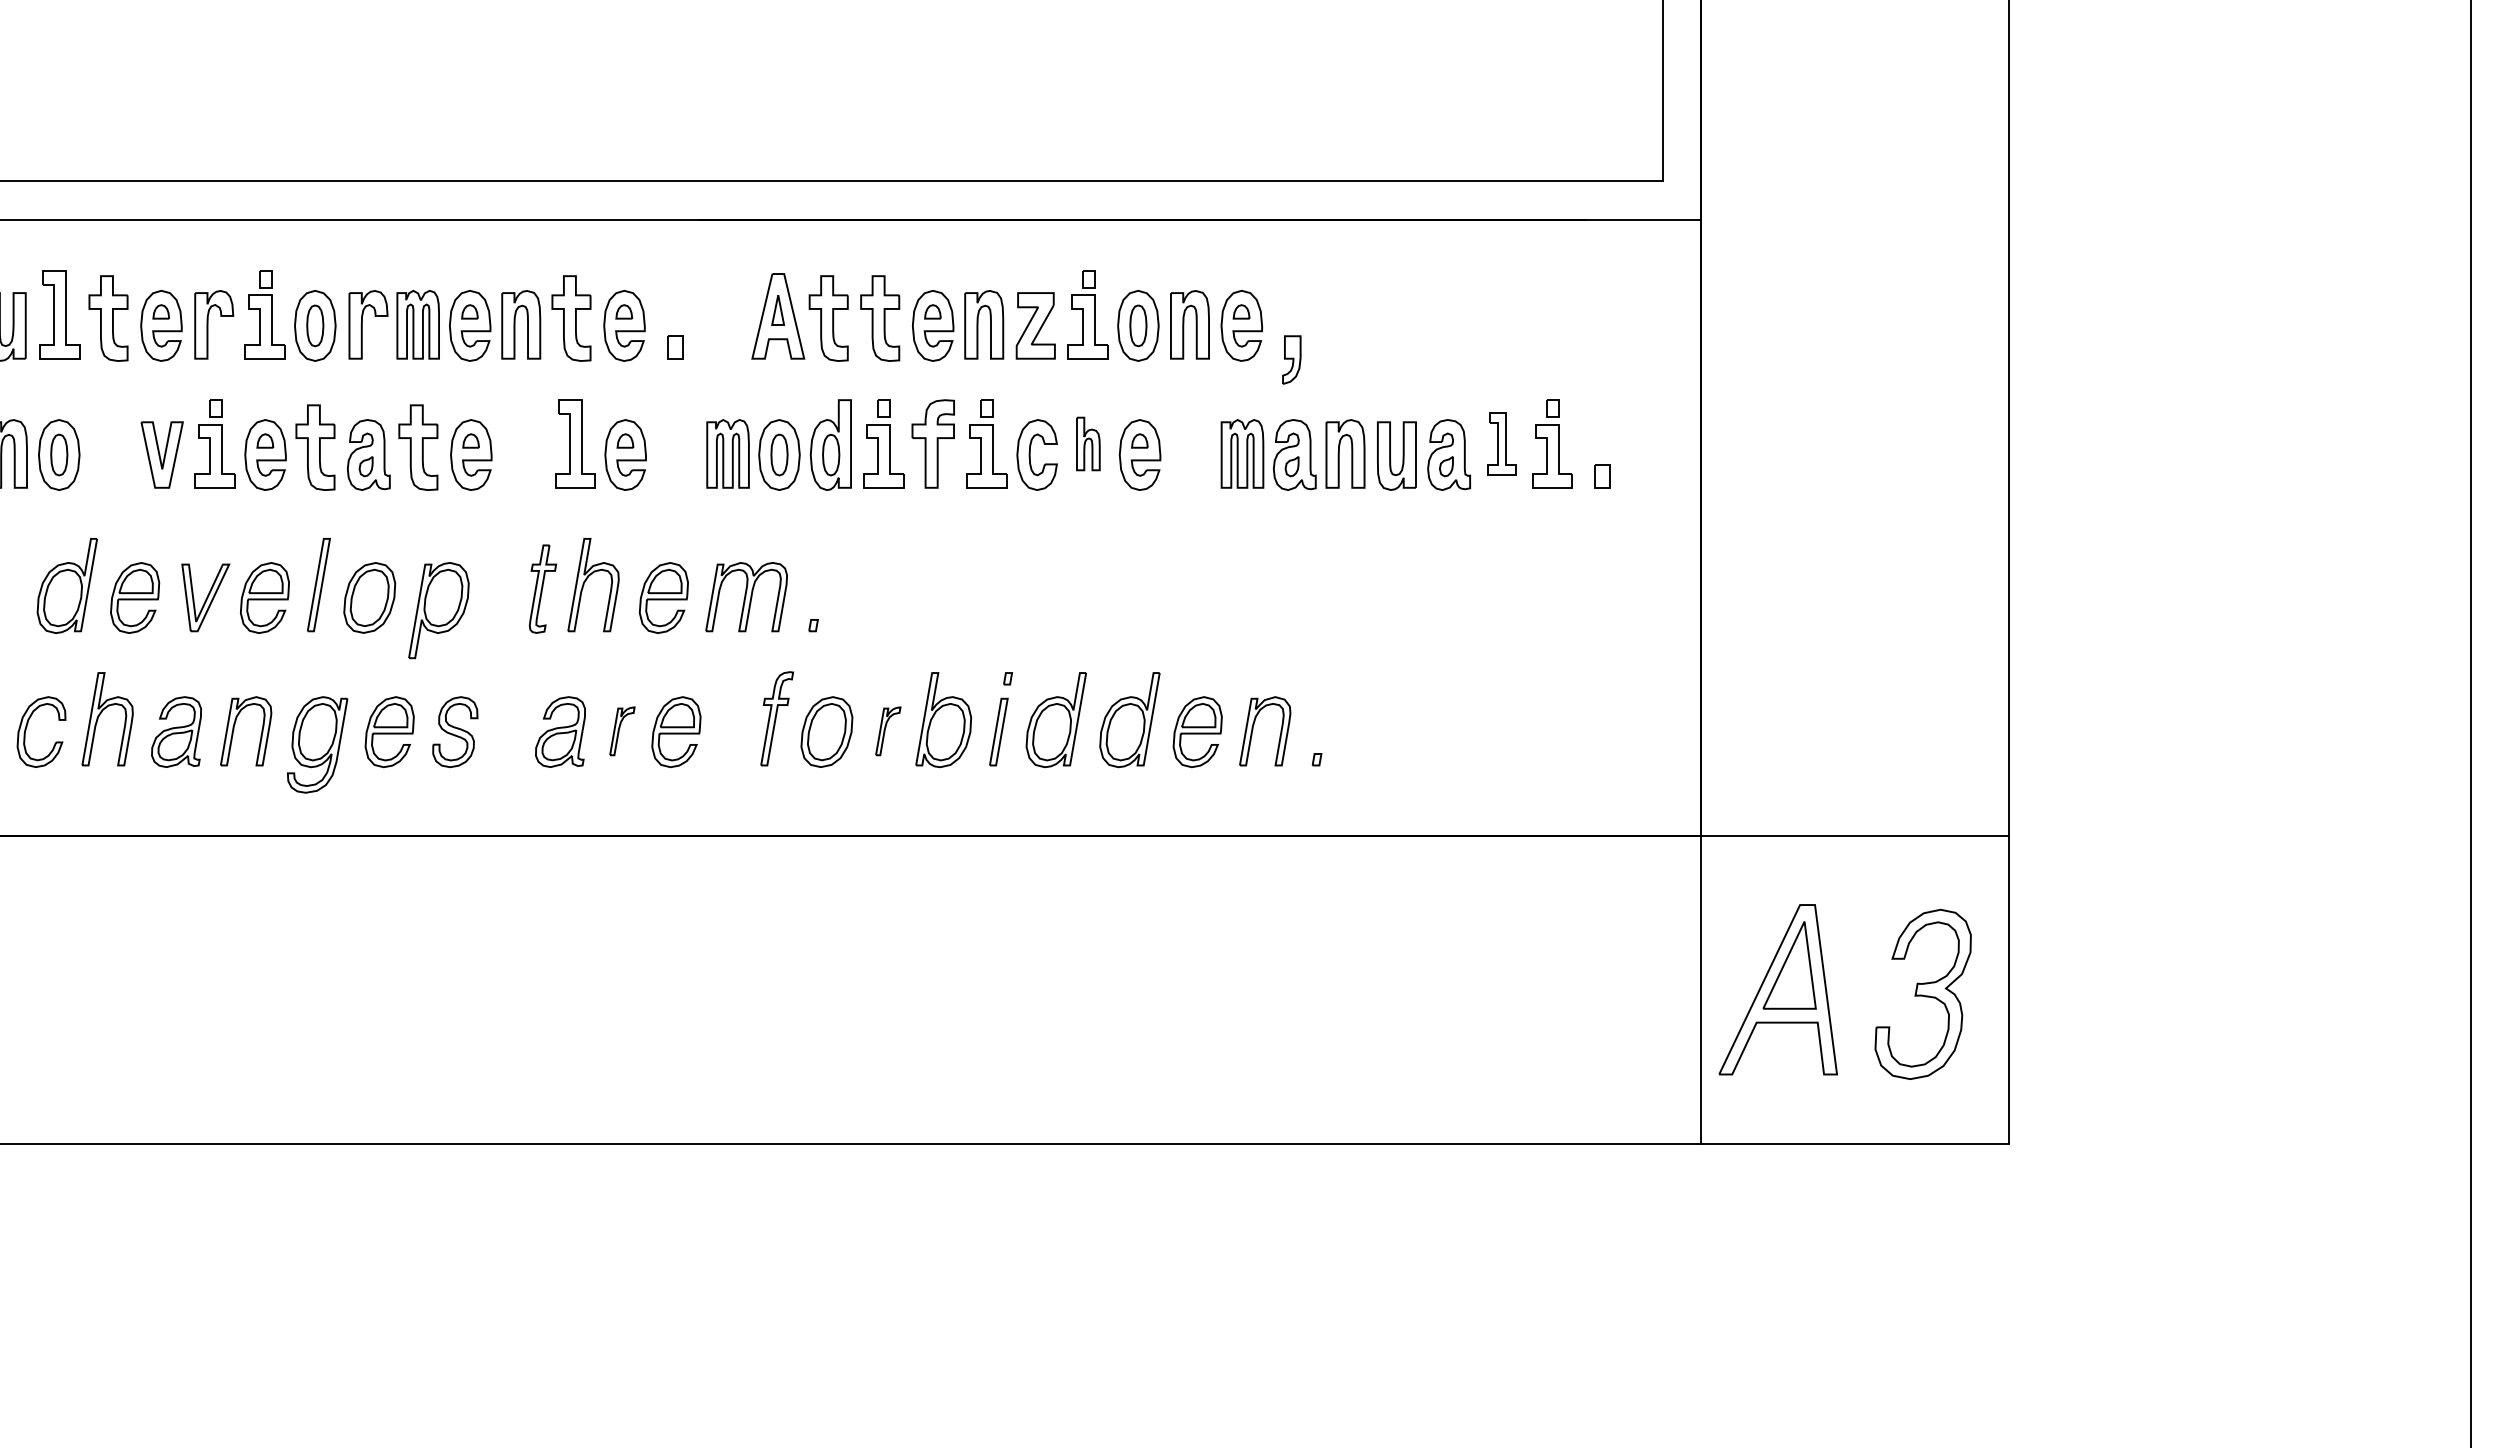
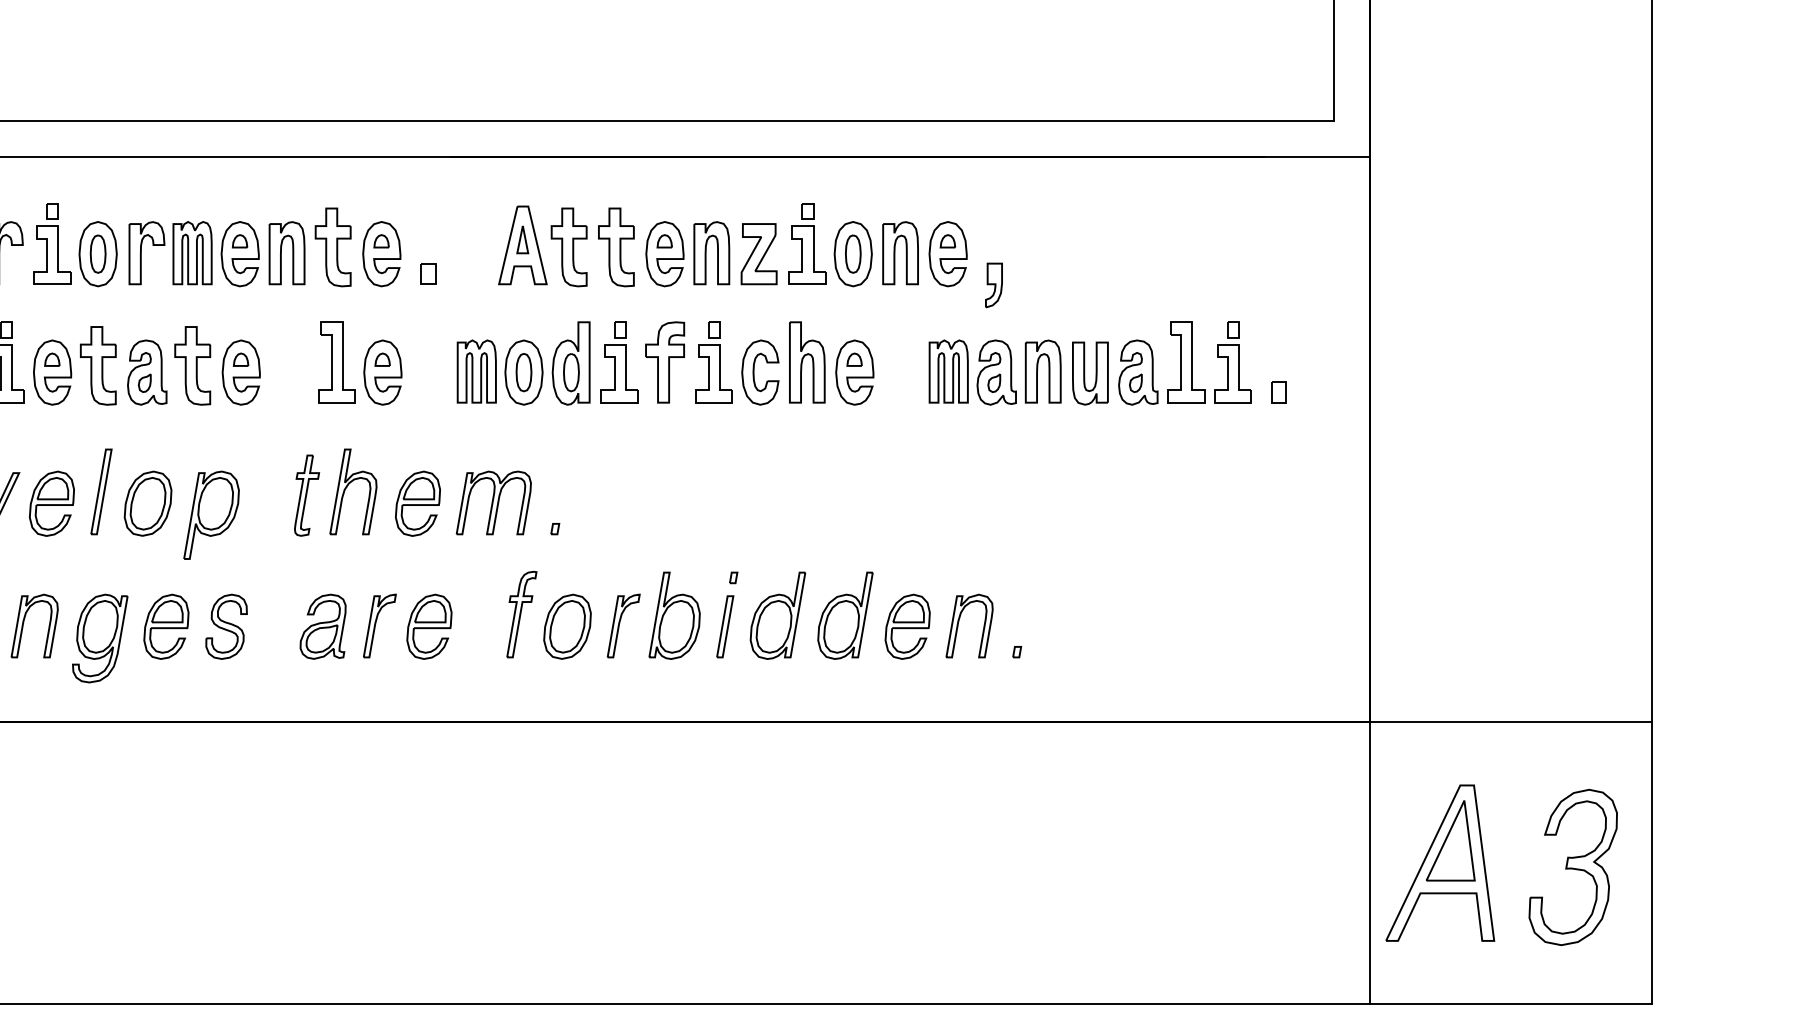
part: (1088, 443) -> (807, 362), size x1.67
part: (1501, 443) -> (1186, 362), size x1.43
part: (622, 731) -> (379, 626), size x1.43
part: (888, 731) -> (624, 626), size x1.43

